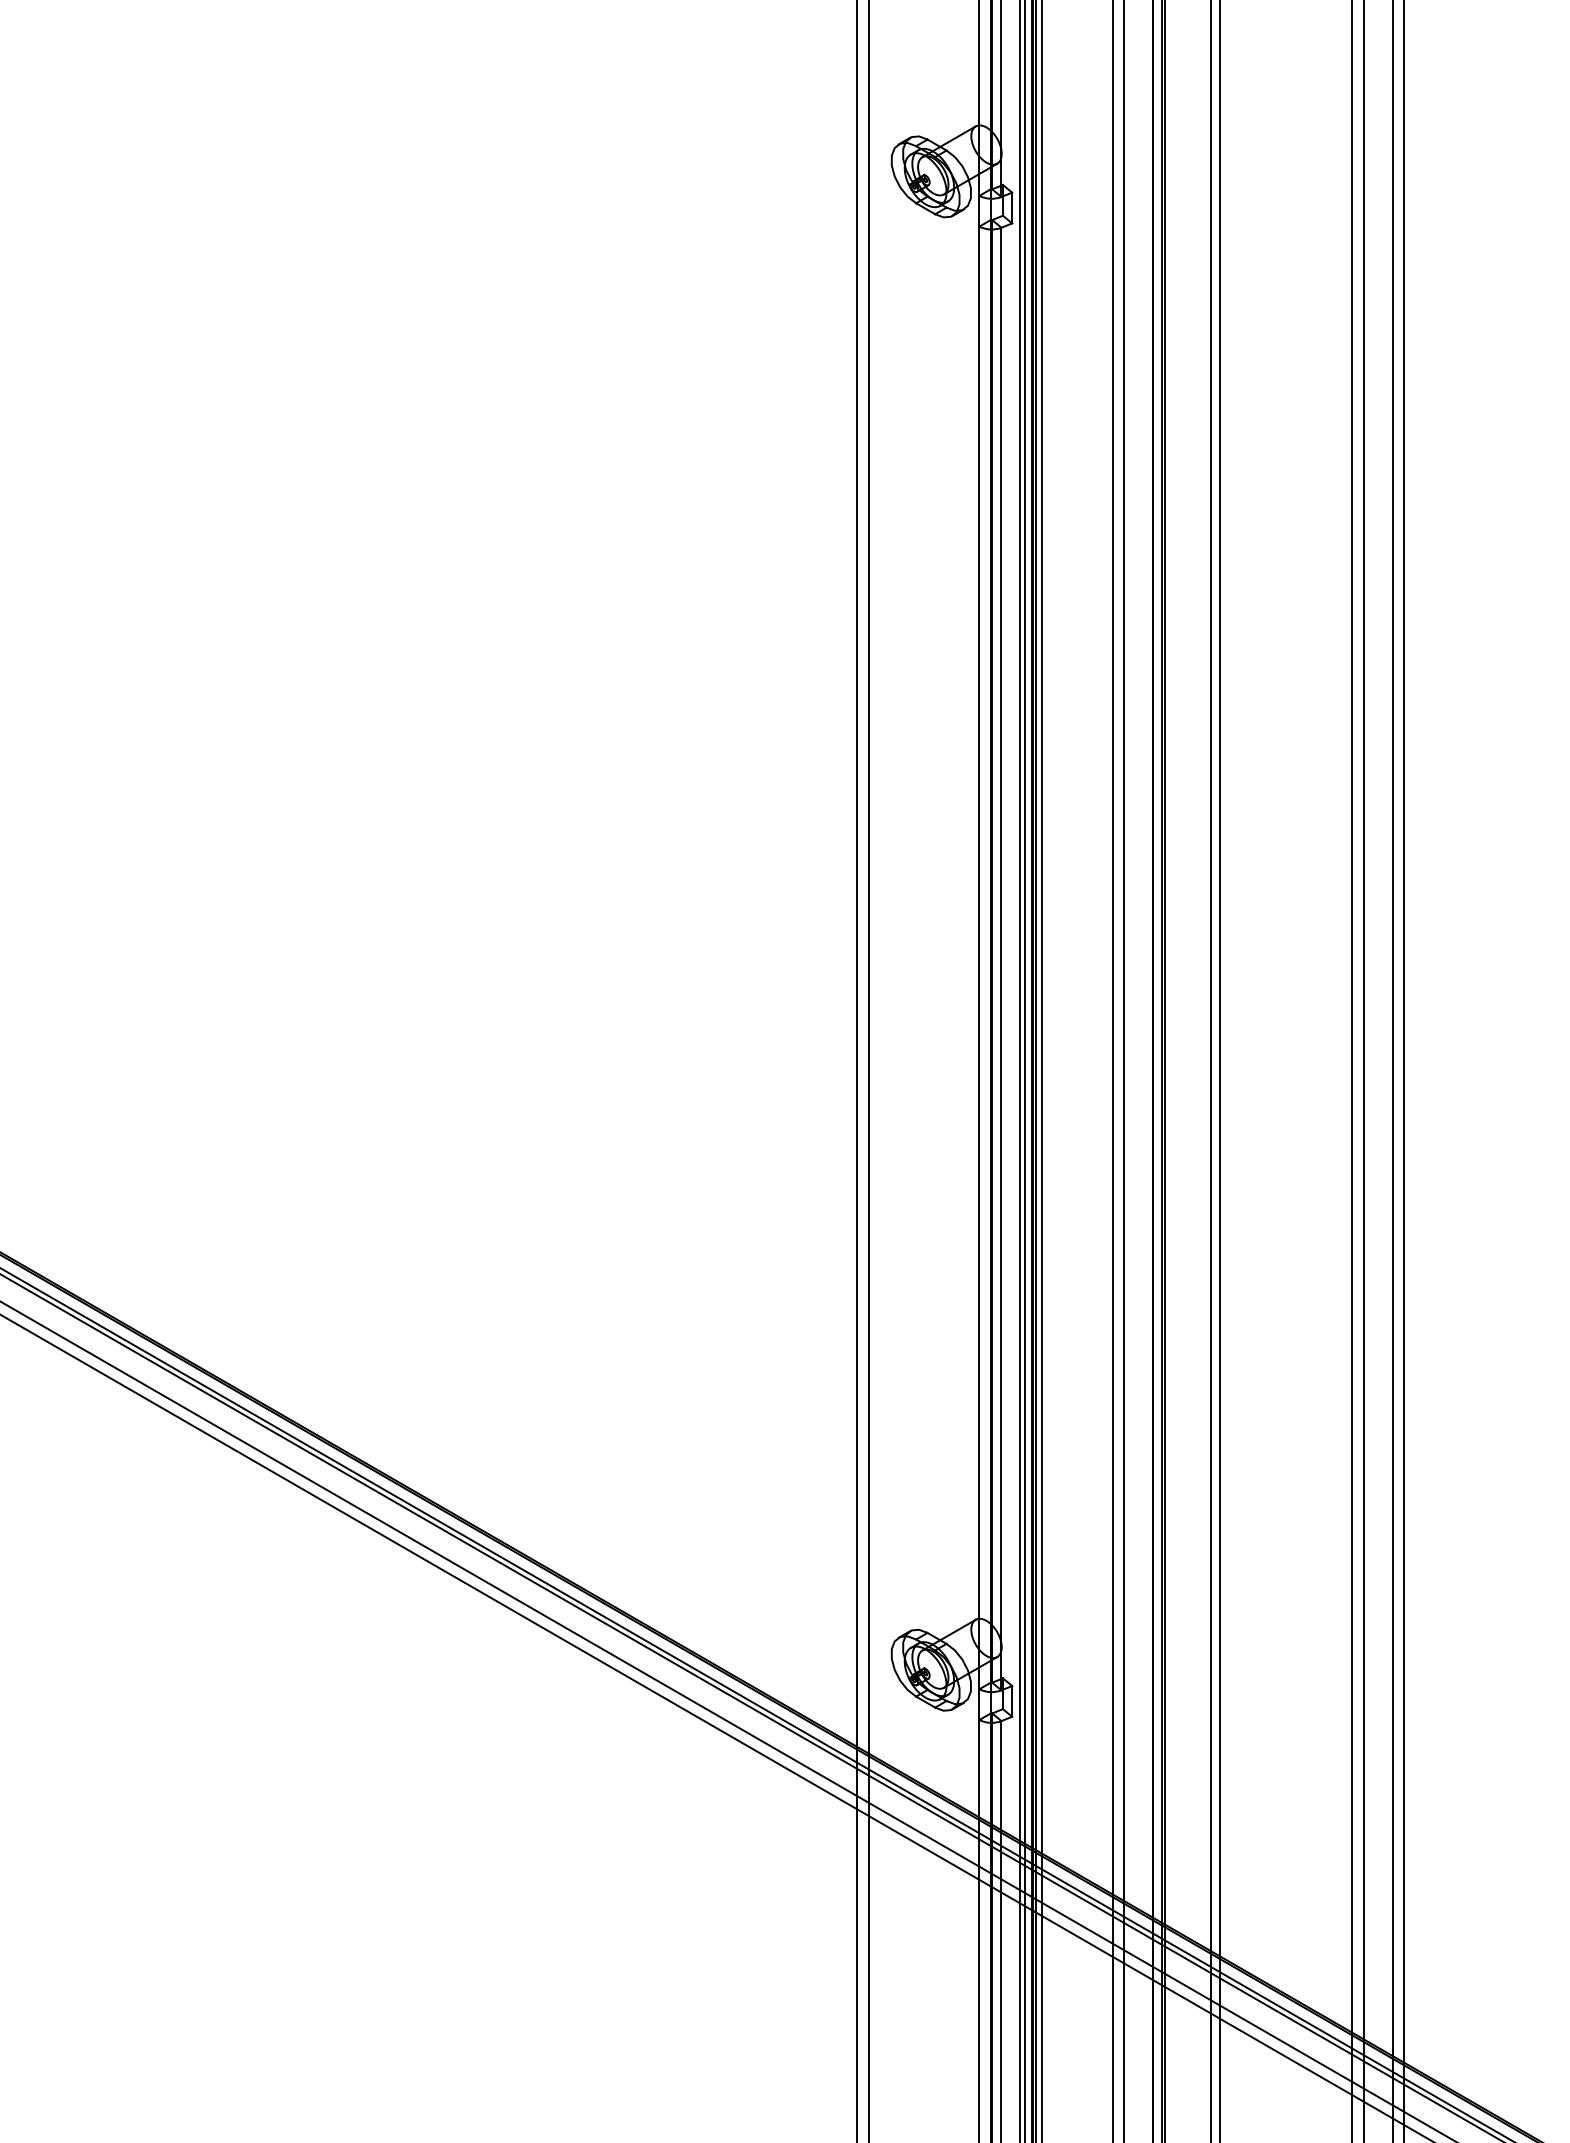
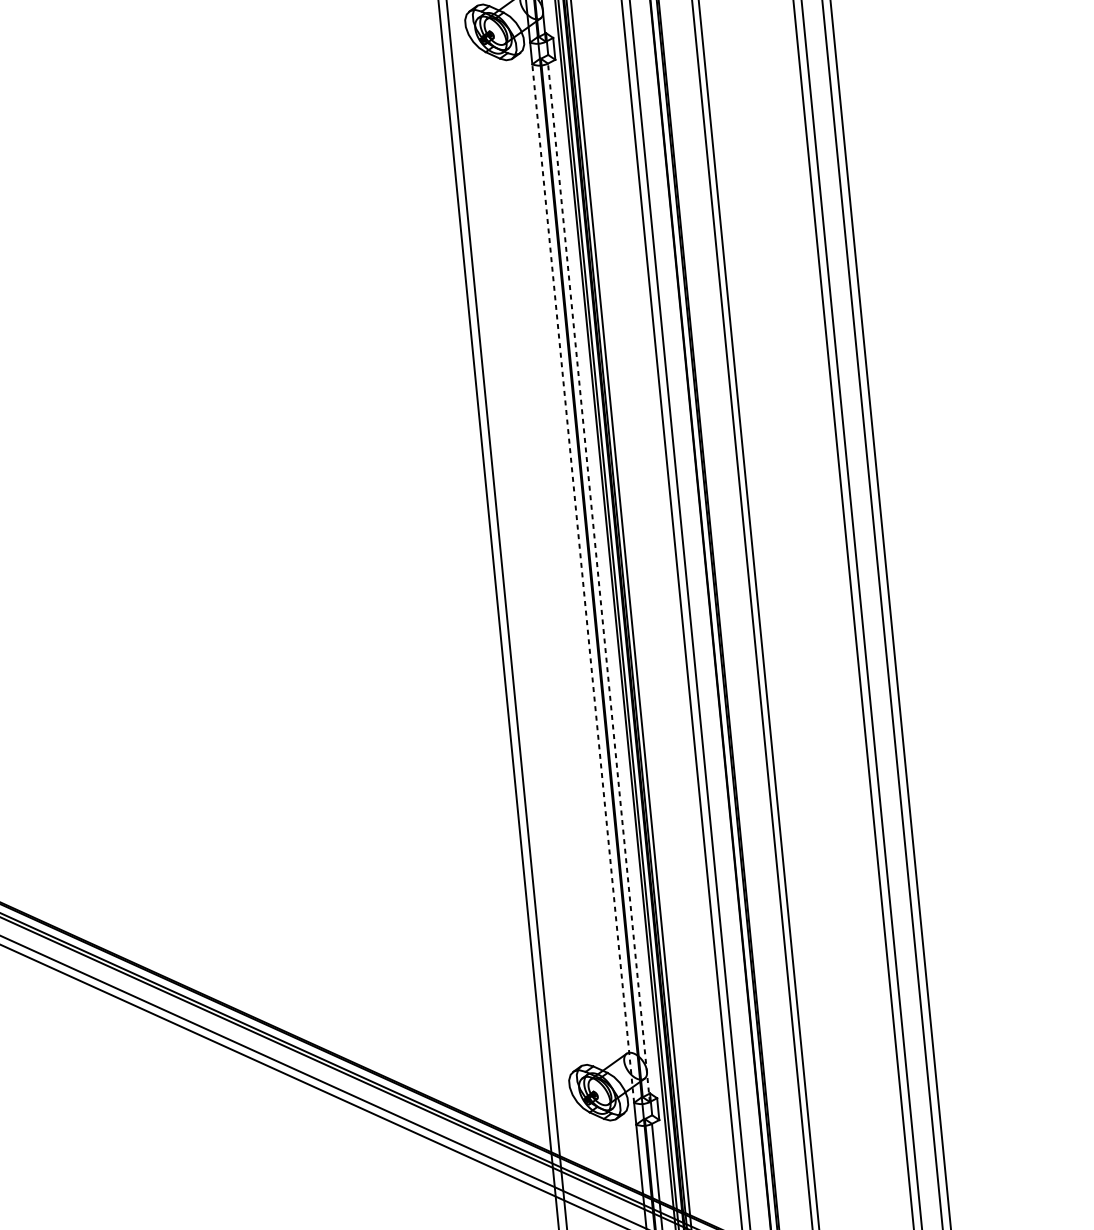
line: (979, 957) -> (583, 583), solid -> dashed
line: (1001, 958) -> (598, 582), solid -> dashed

